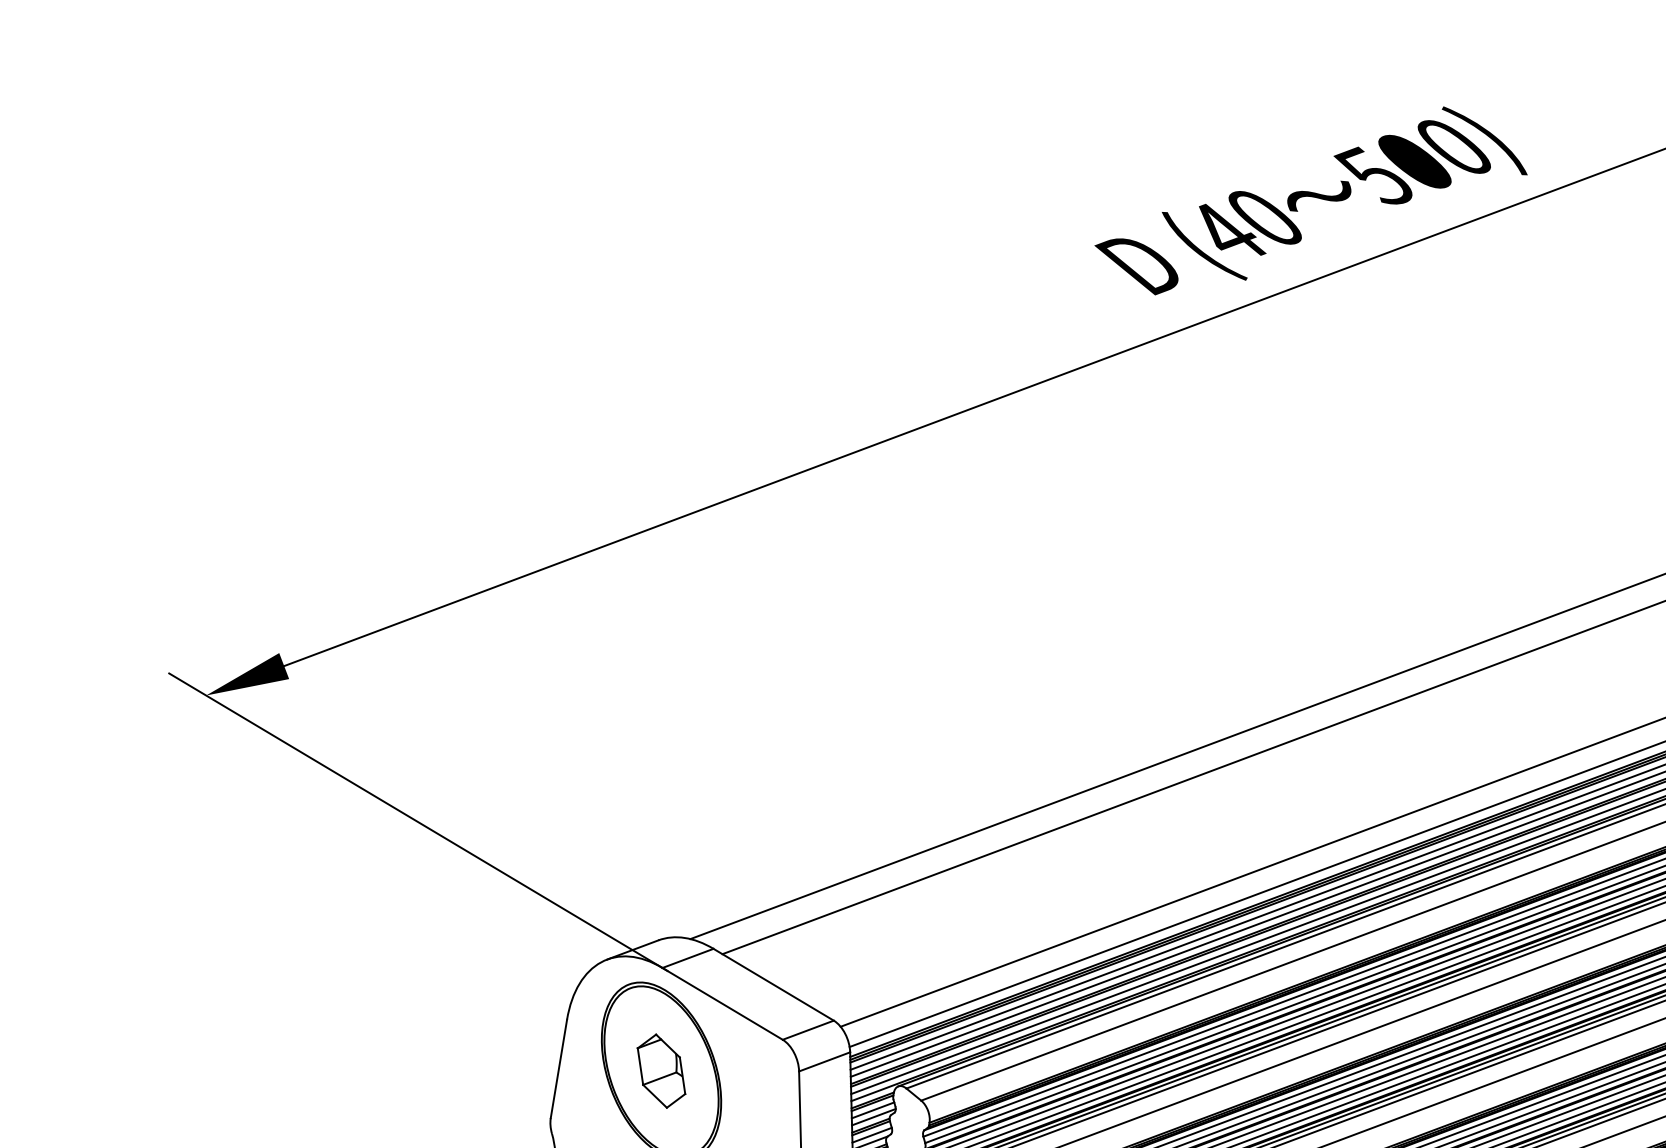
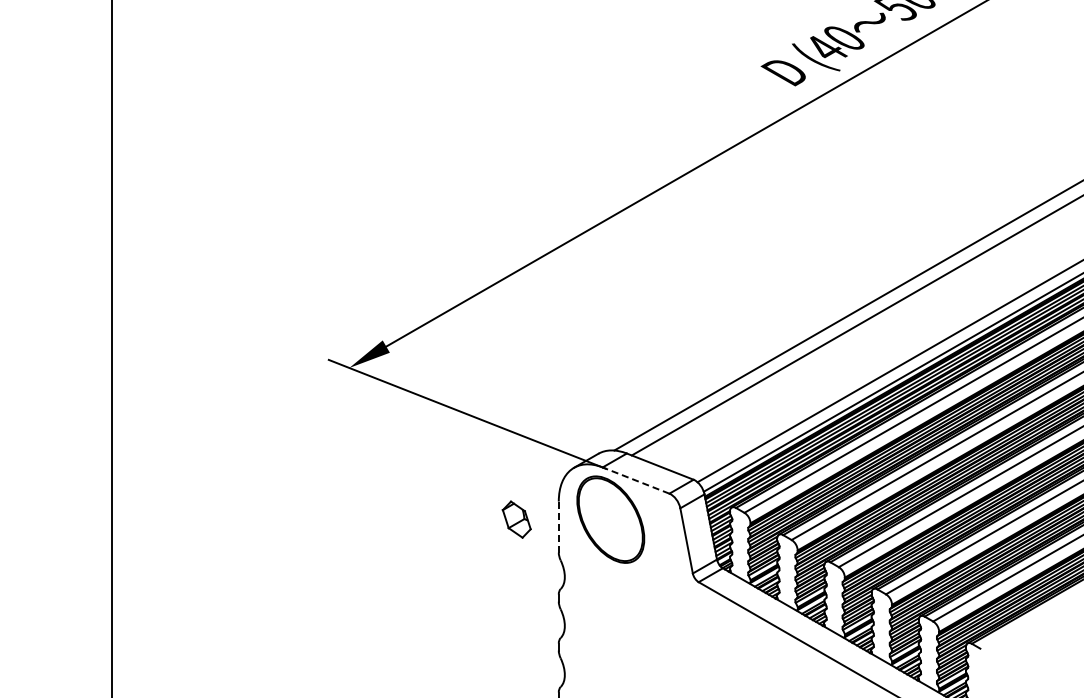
line: (723, 1003) -> (636, 480), solid -> dashed
line: (558, 1069) -> (558, 527), solid -> dashed
part: (660, 1070) -> (516, 519), moved

